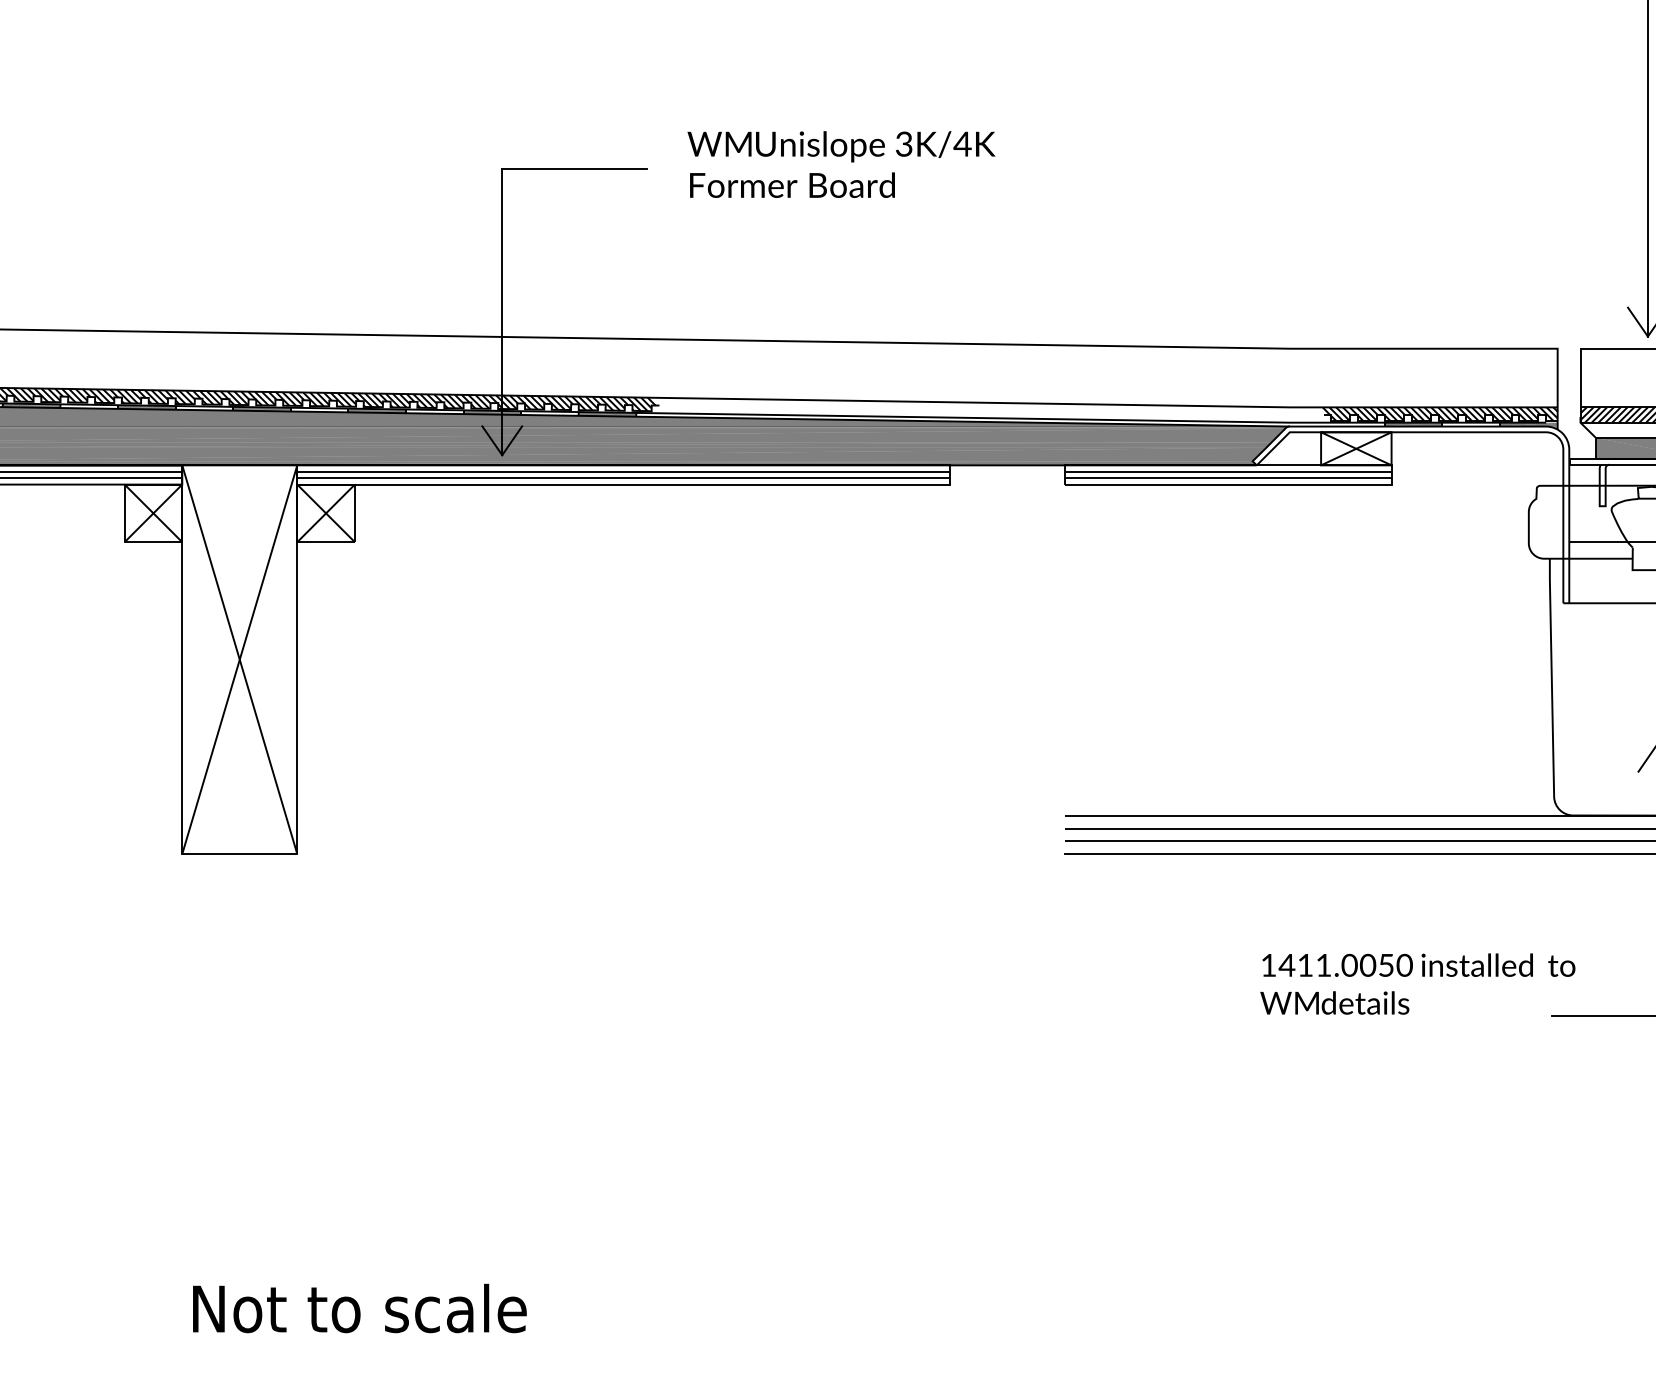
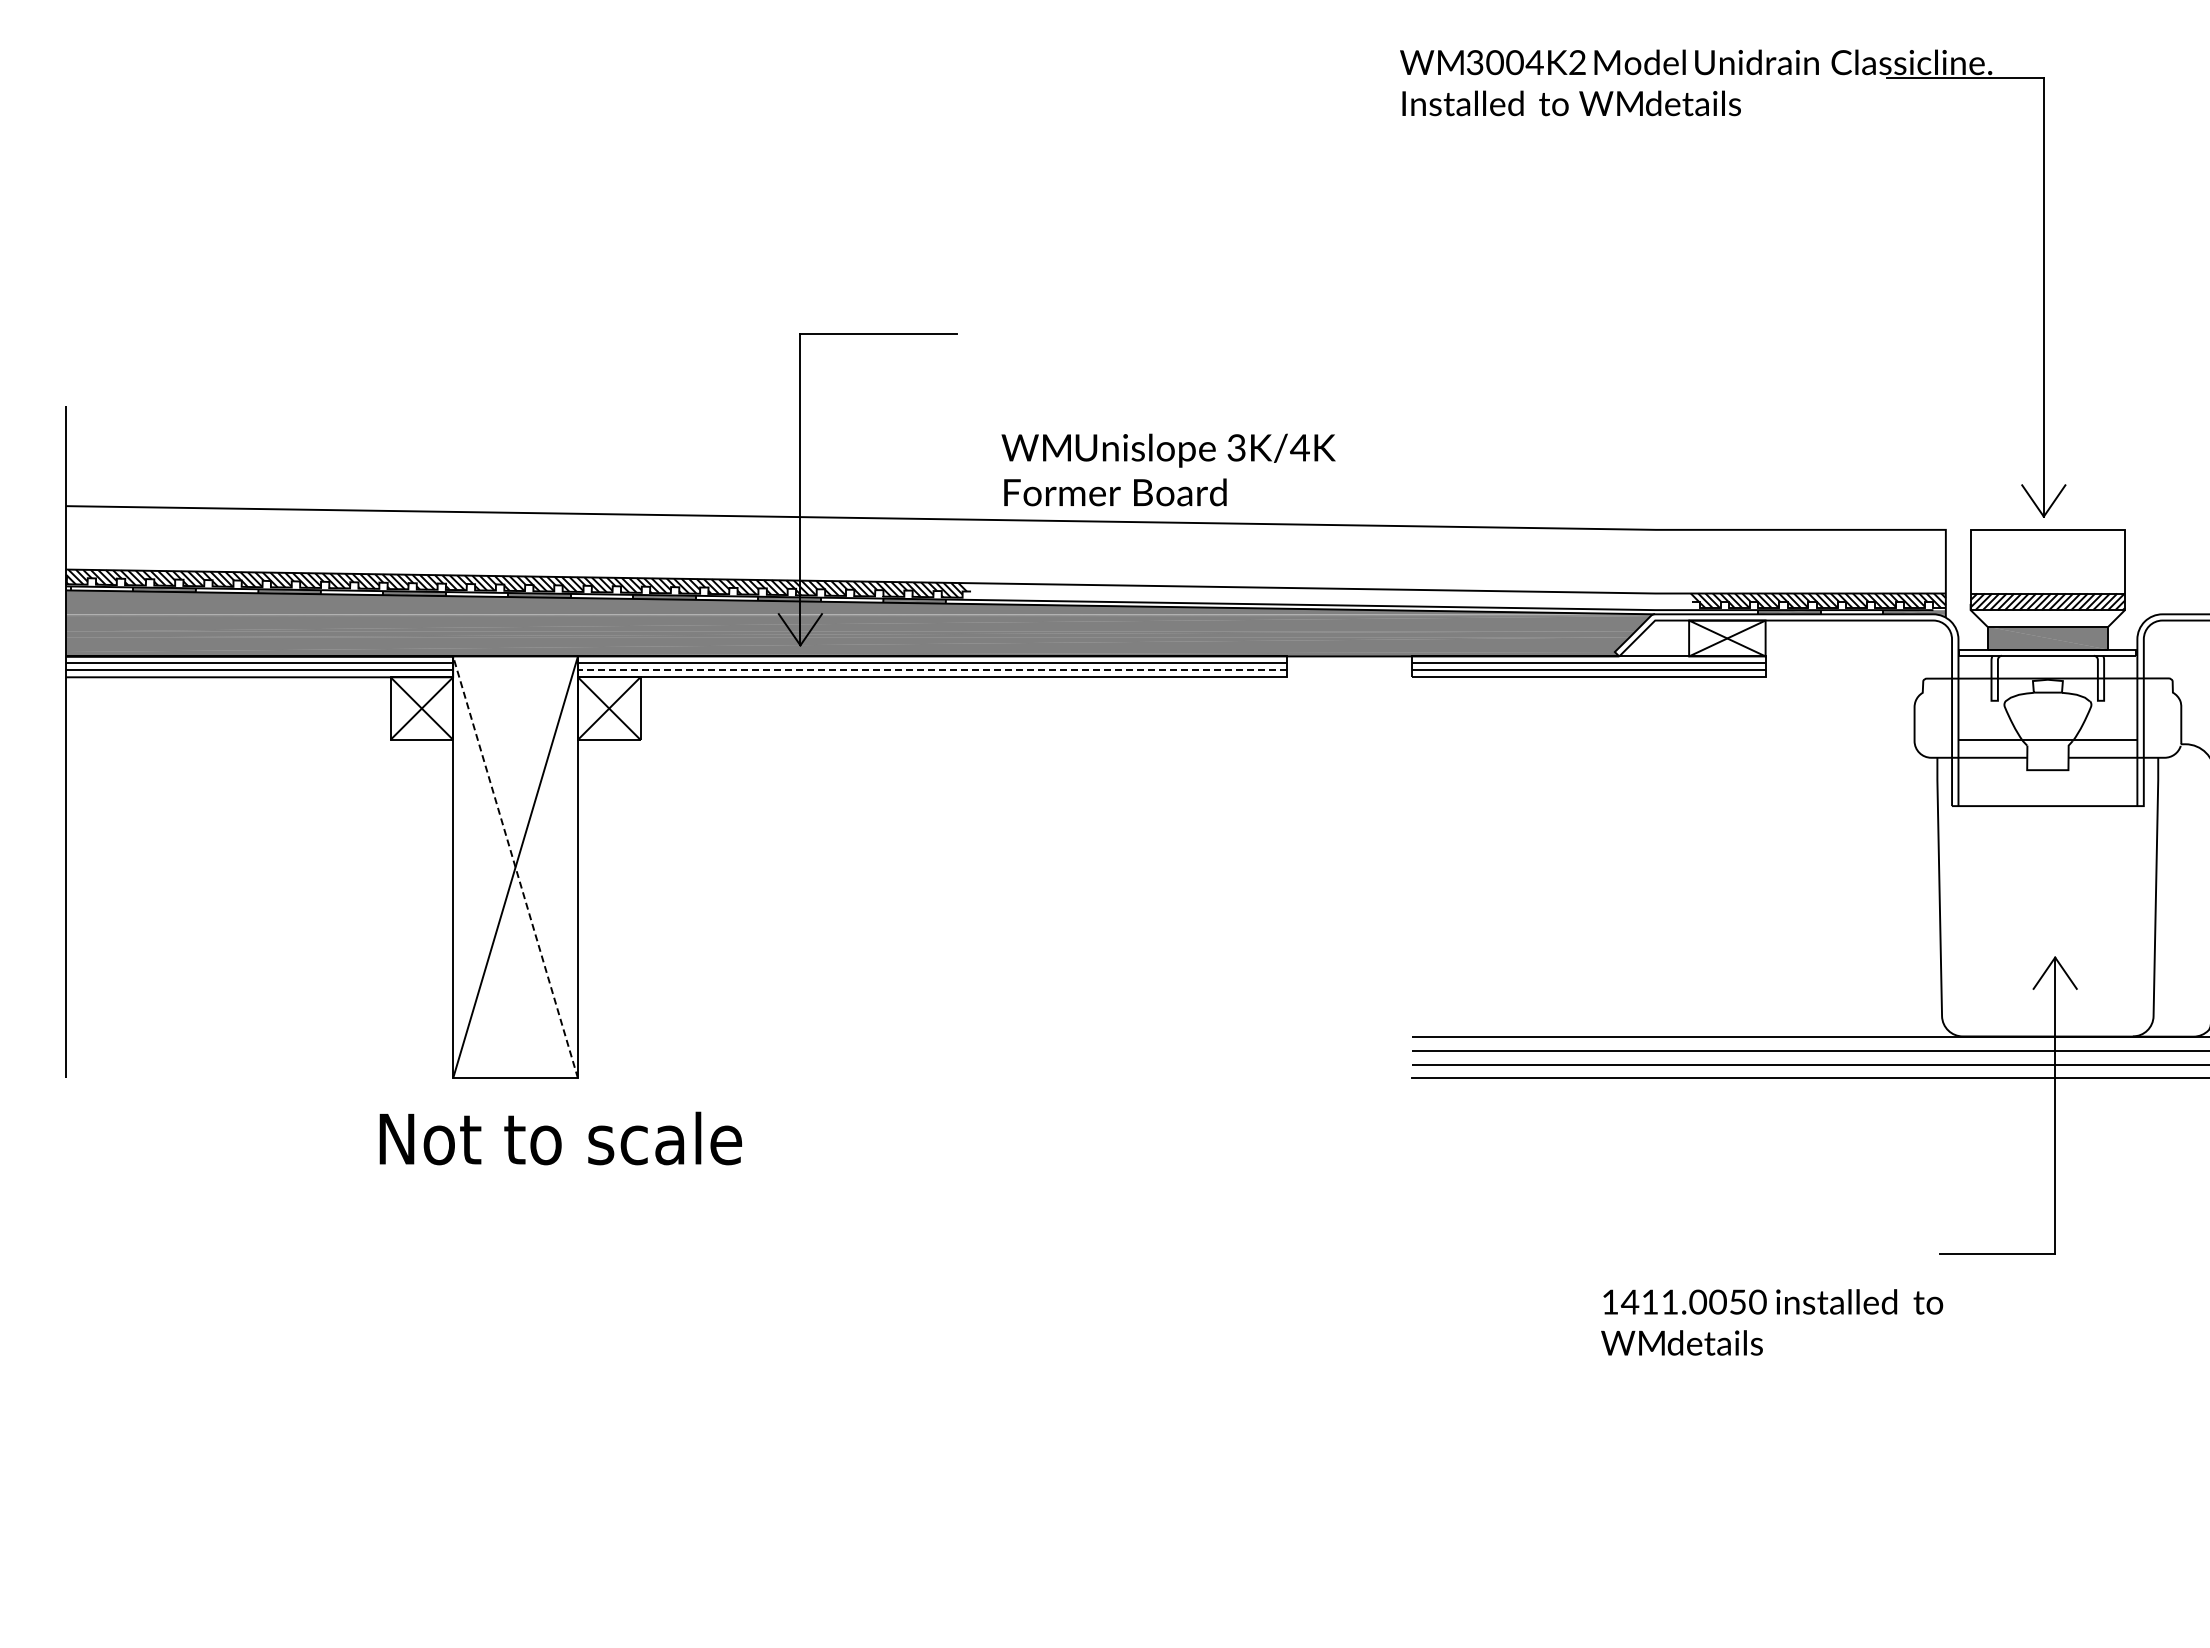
text: (841, 164) -> (1168, 469), moved
line: (623, 478) -> (931, 670), solid -> dashed
line: (239, 659) -> (515, 867), solid -> dashed
text: (1418, 984) -> (1772, 1322), moved
text: (359, 1308) -> (560, 1138), moved

